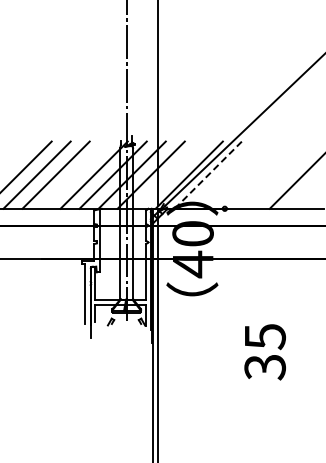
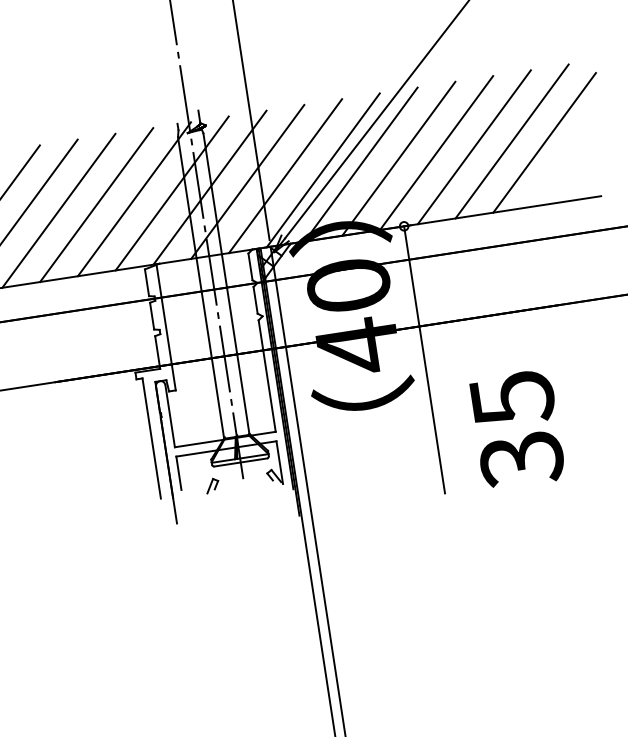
line: (74, 174) -> (95, 203), added
line: (169, 174) -> (283, 175), added
line: (226, 174) -> (396, 157), added
line: (245, 174) -> (434, 151), added
line: (264, 174) -> (472, 146), added
line: (284, 174) -> (512, 140), added
line: (208, 175) -> (361, 165), dashed -> solid
line: (224, 275) -> (423, 358), added
text: (264, 352) -> (515, 430), moved

